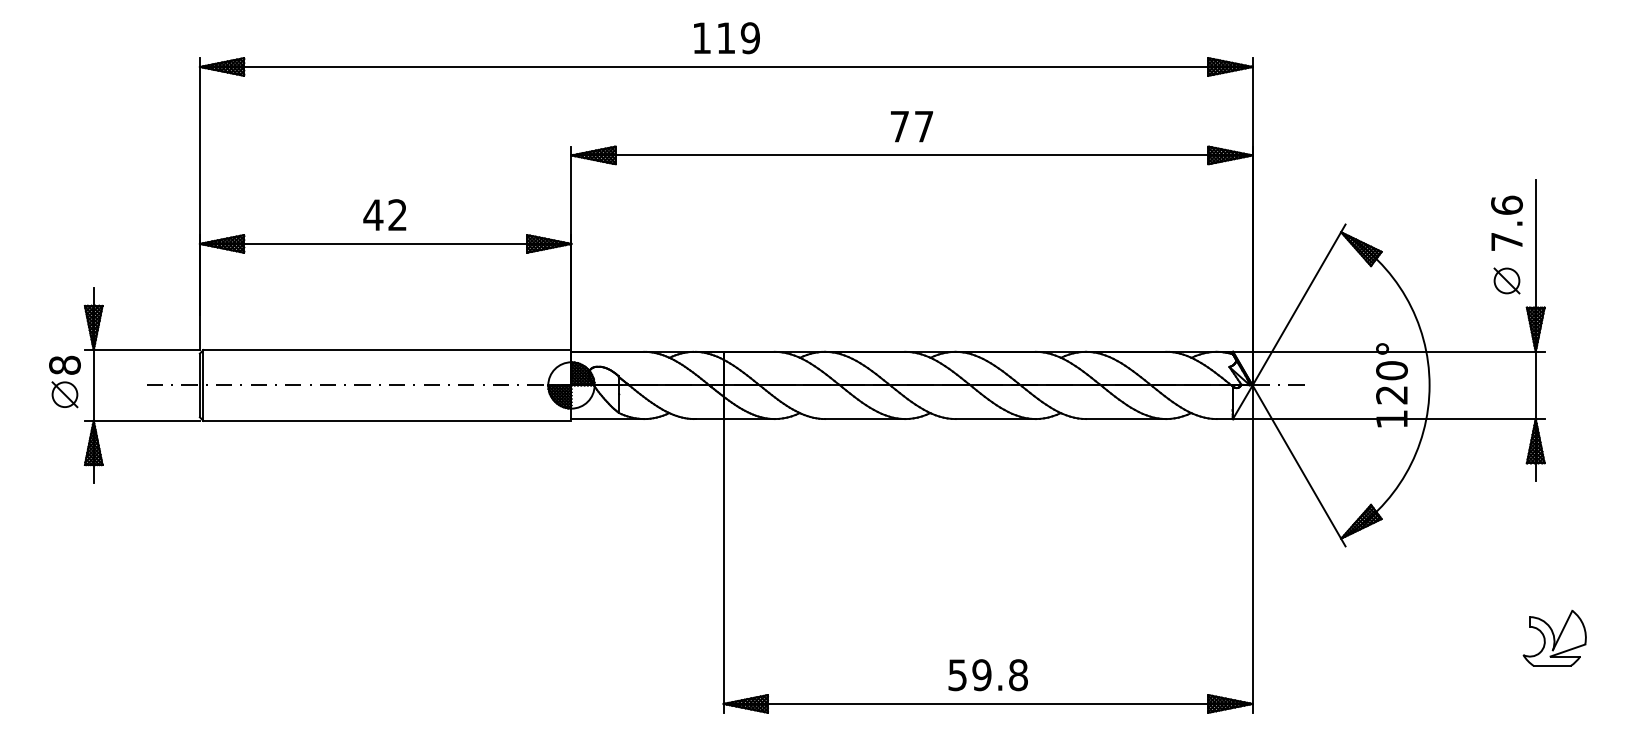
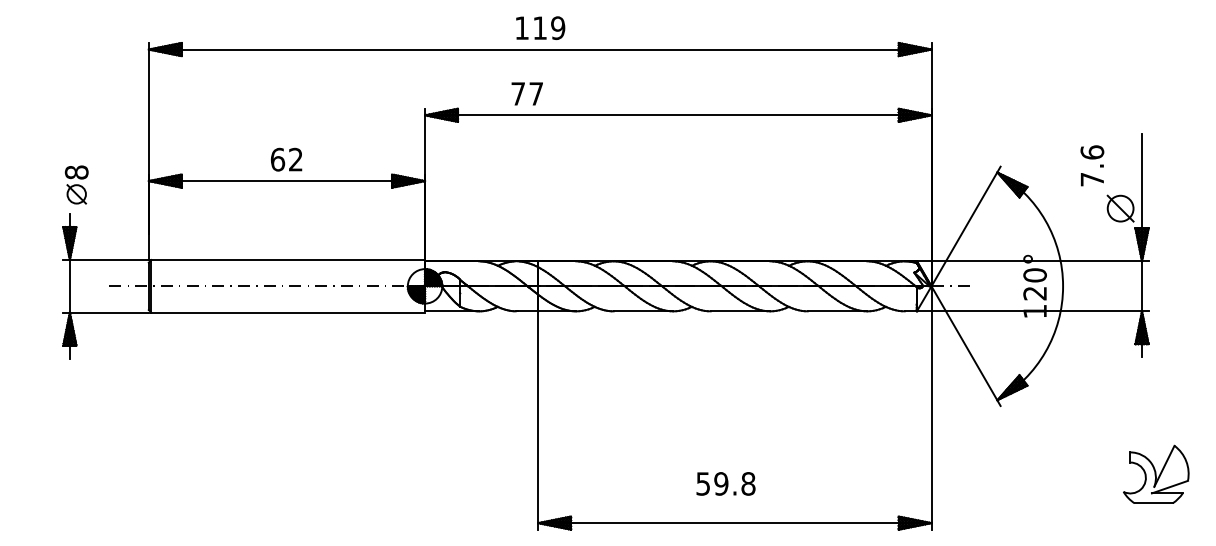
text: (912, 126) -> (527, 93), moved
text: (373, 215) -> (277, 159), 42 -> 62
text: (1506, 222) -> (1092, 165), moved
part: (1506, 280) -> (1120, 208), size x1.4
part: (64, 381) -> (76, 184), moved
part: (1554, 637) -> (1155, 473), size x1.4
text: (987, 675) -> (725, 484), moved

